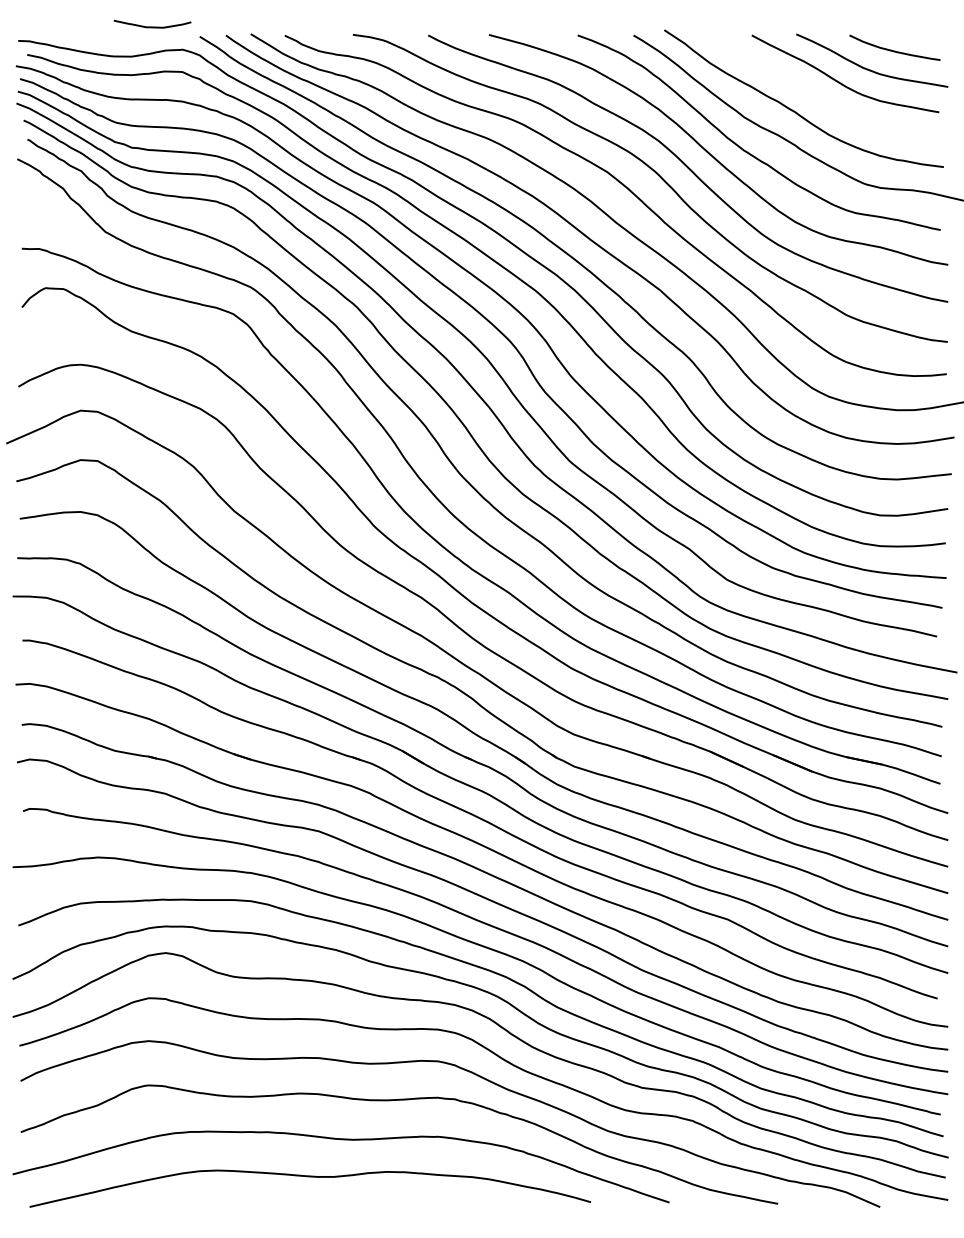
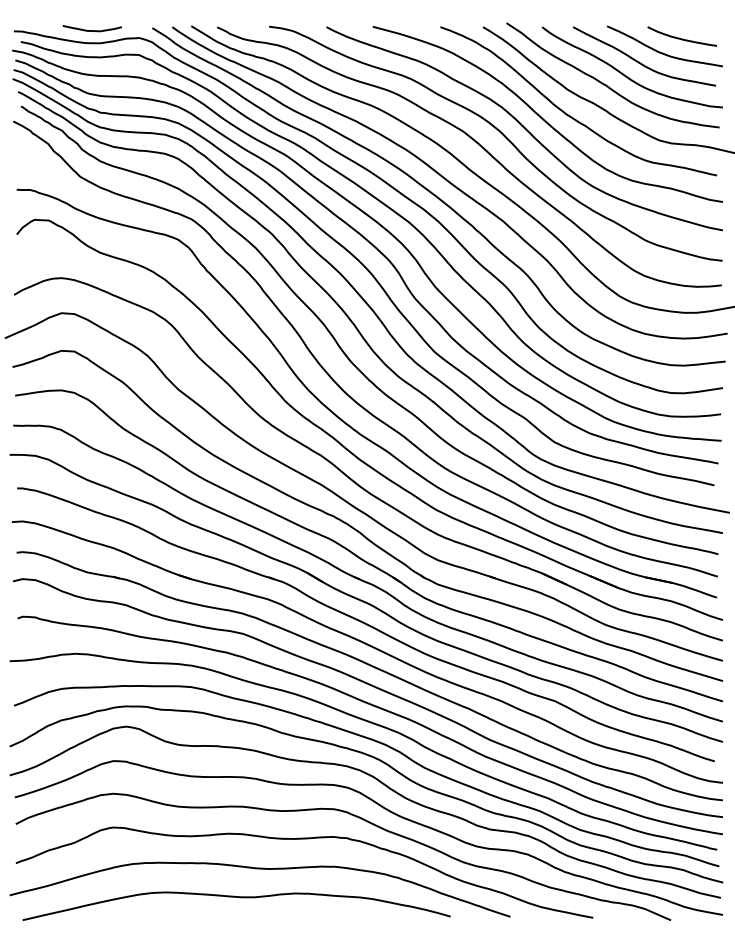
curve: (151, 26) -> (91, 30), moved
curve: (820, 97) -> (625, 74), added

